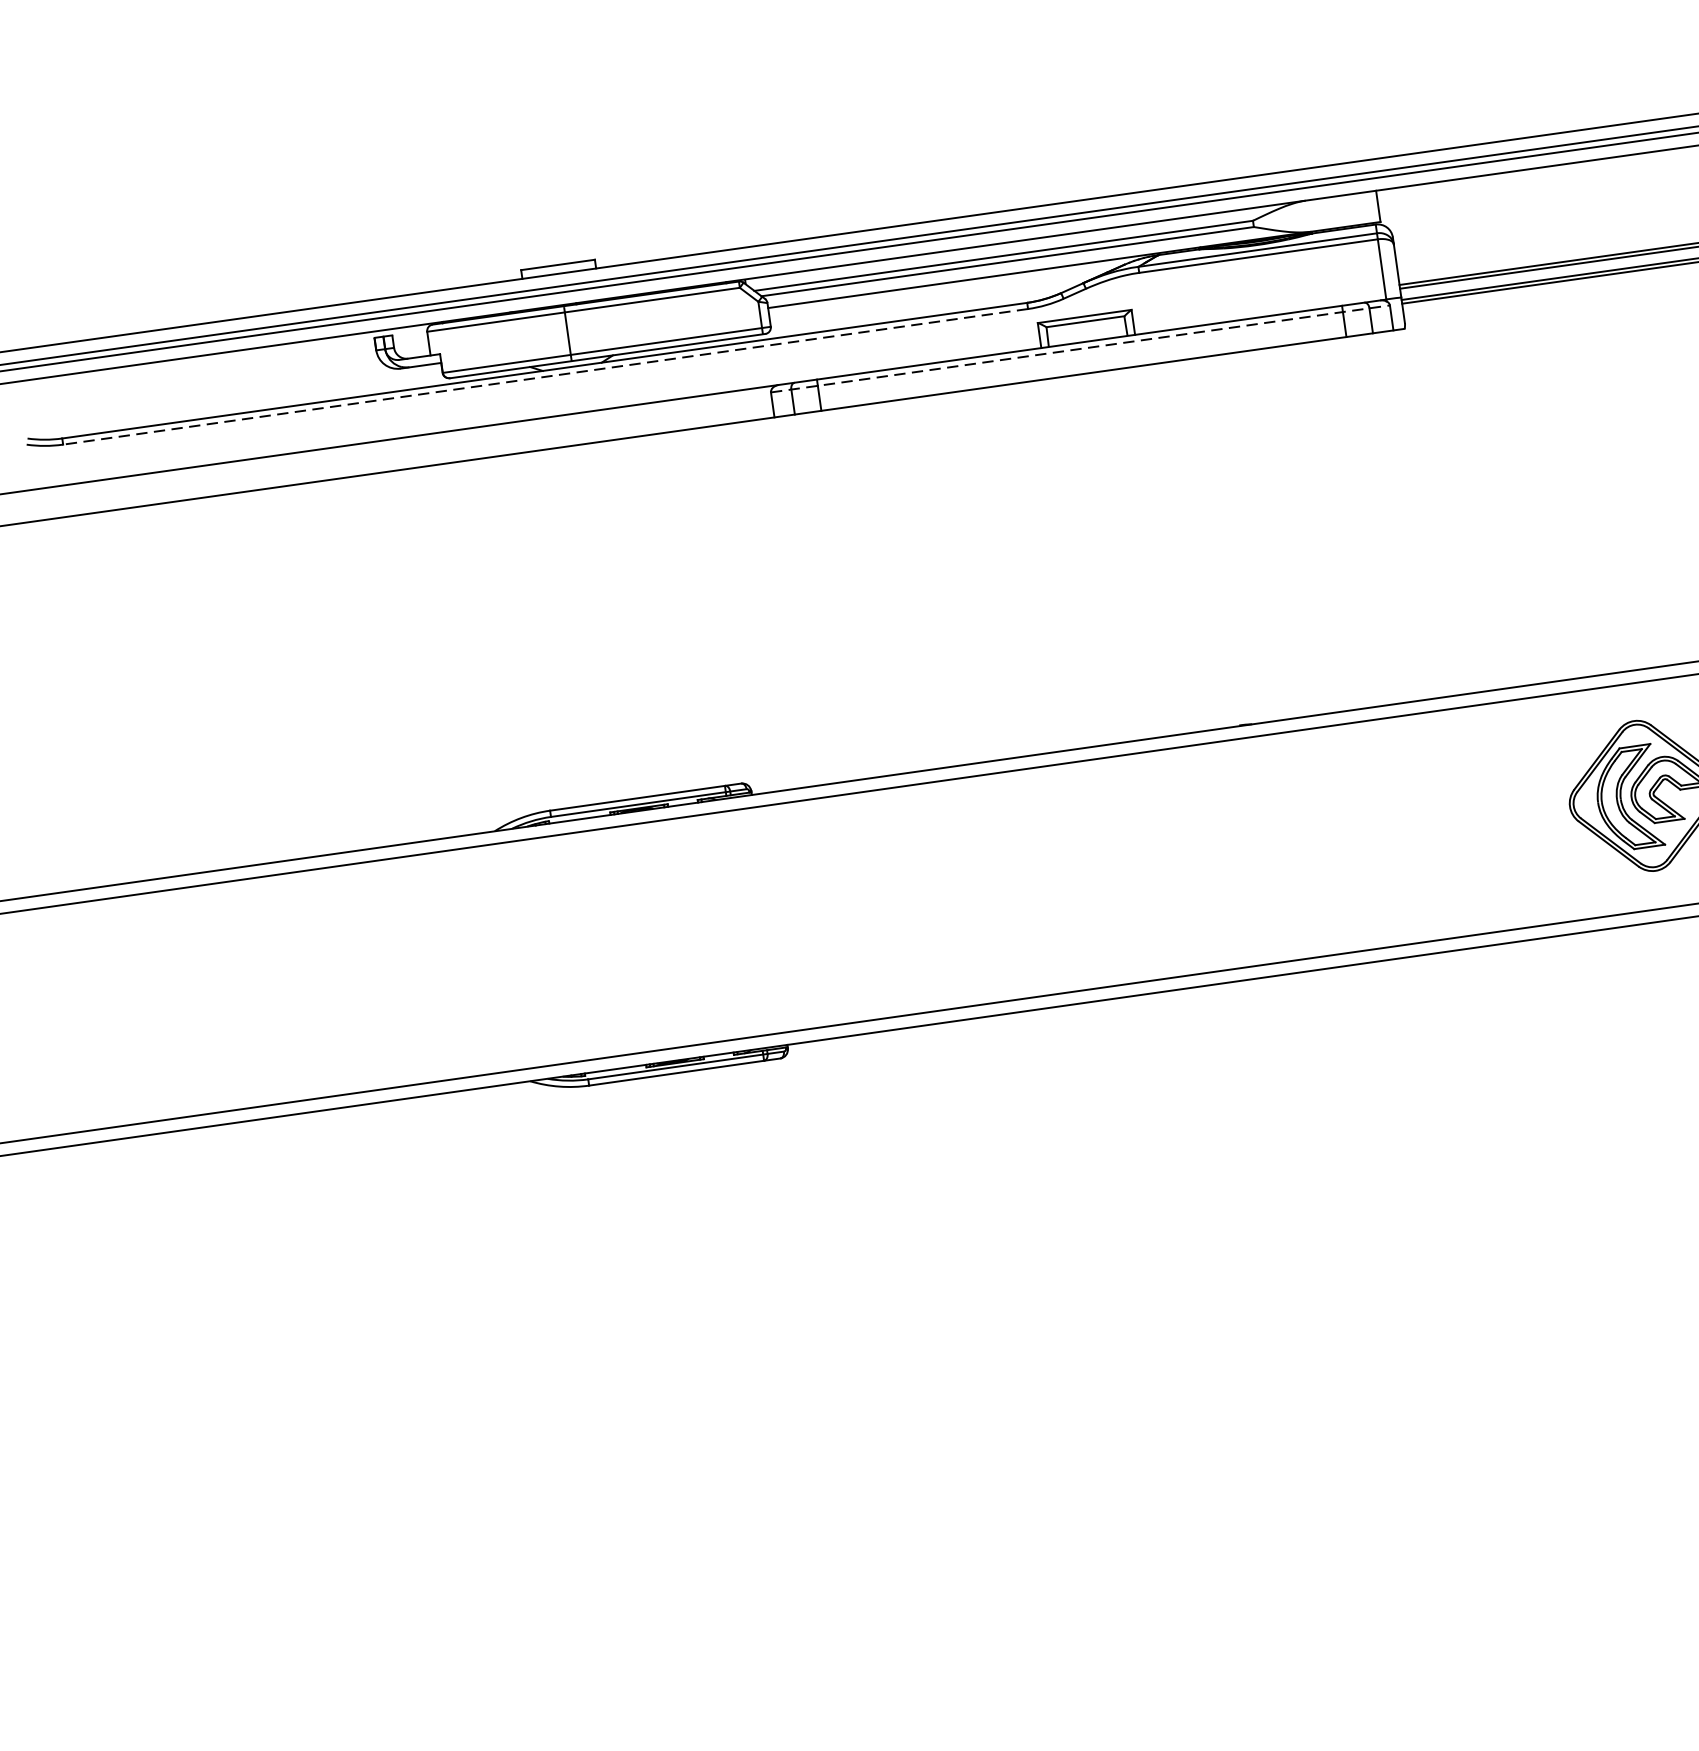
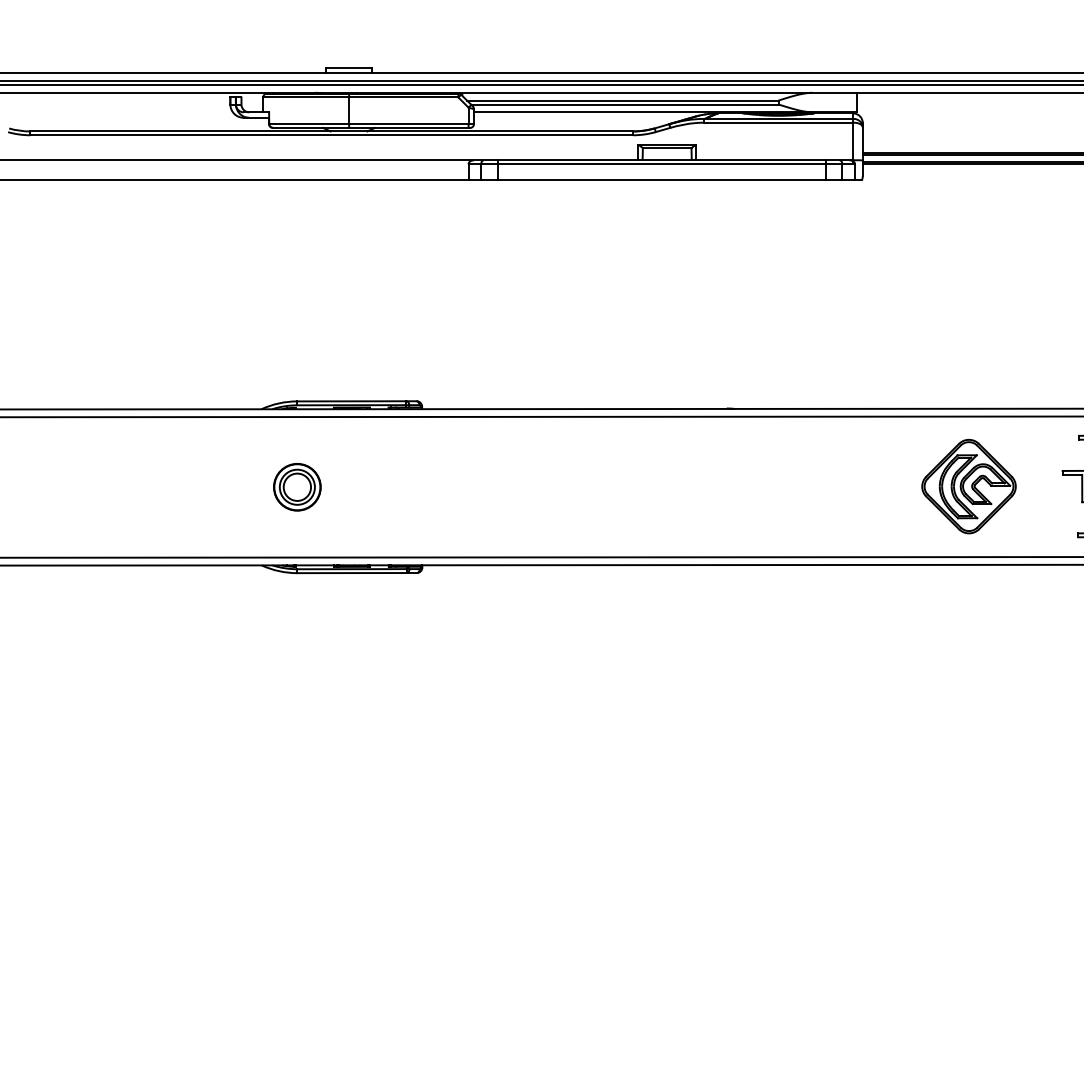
line: (1081, 349) -> (662, 164), dashed -> solid
line: (545, 377) -> (331, 135), dashed -> solid
part: (569, 948) -> (297, 487), added

